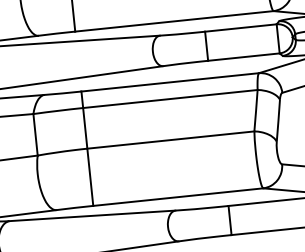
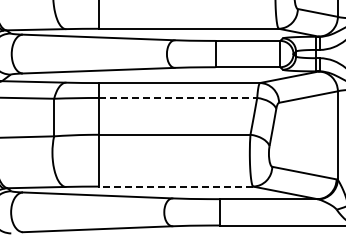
line: (170, 98) -> (178, 97), solid -> dashed
line: (178, 197) -> (176, 186), solid -> dashed

